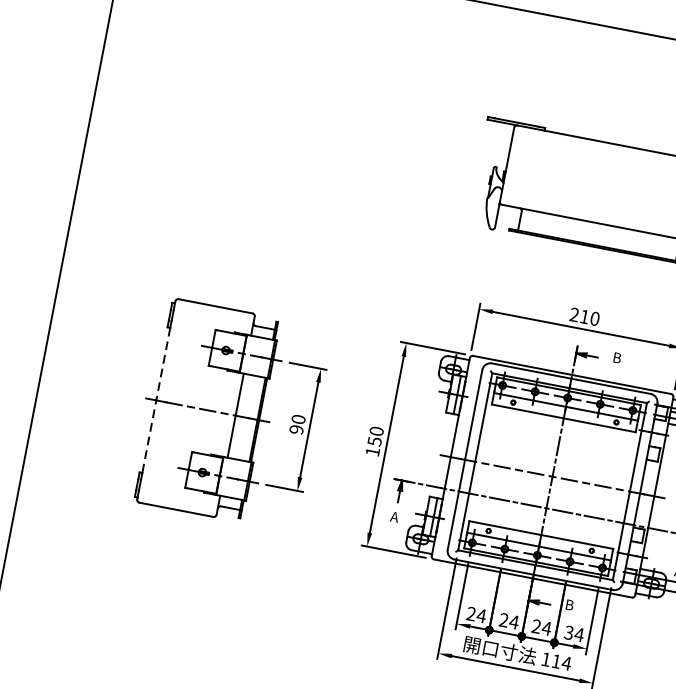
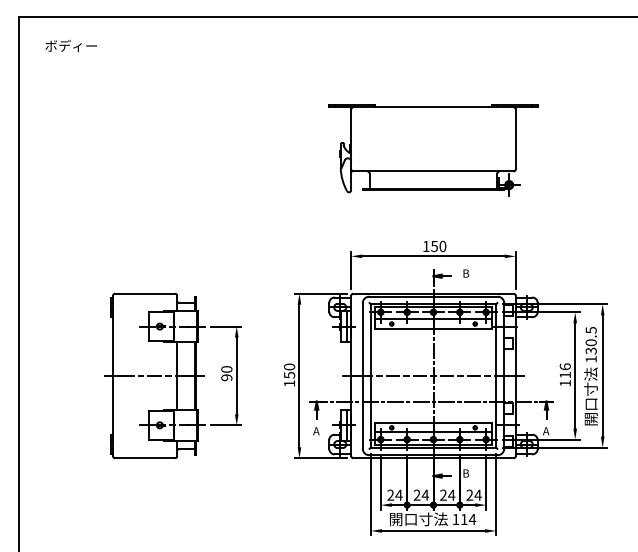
text: (578, 315) -> (429, 246), 210 -> 150
line: (157, 399) -> (113, 375), dashed -> solid
text: (568, 633) -> (469, 495), 34 -> 24

